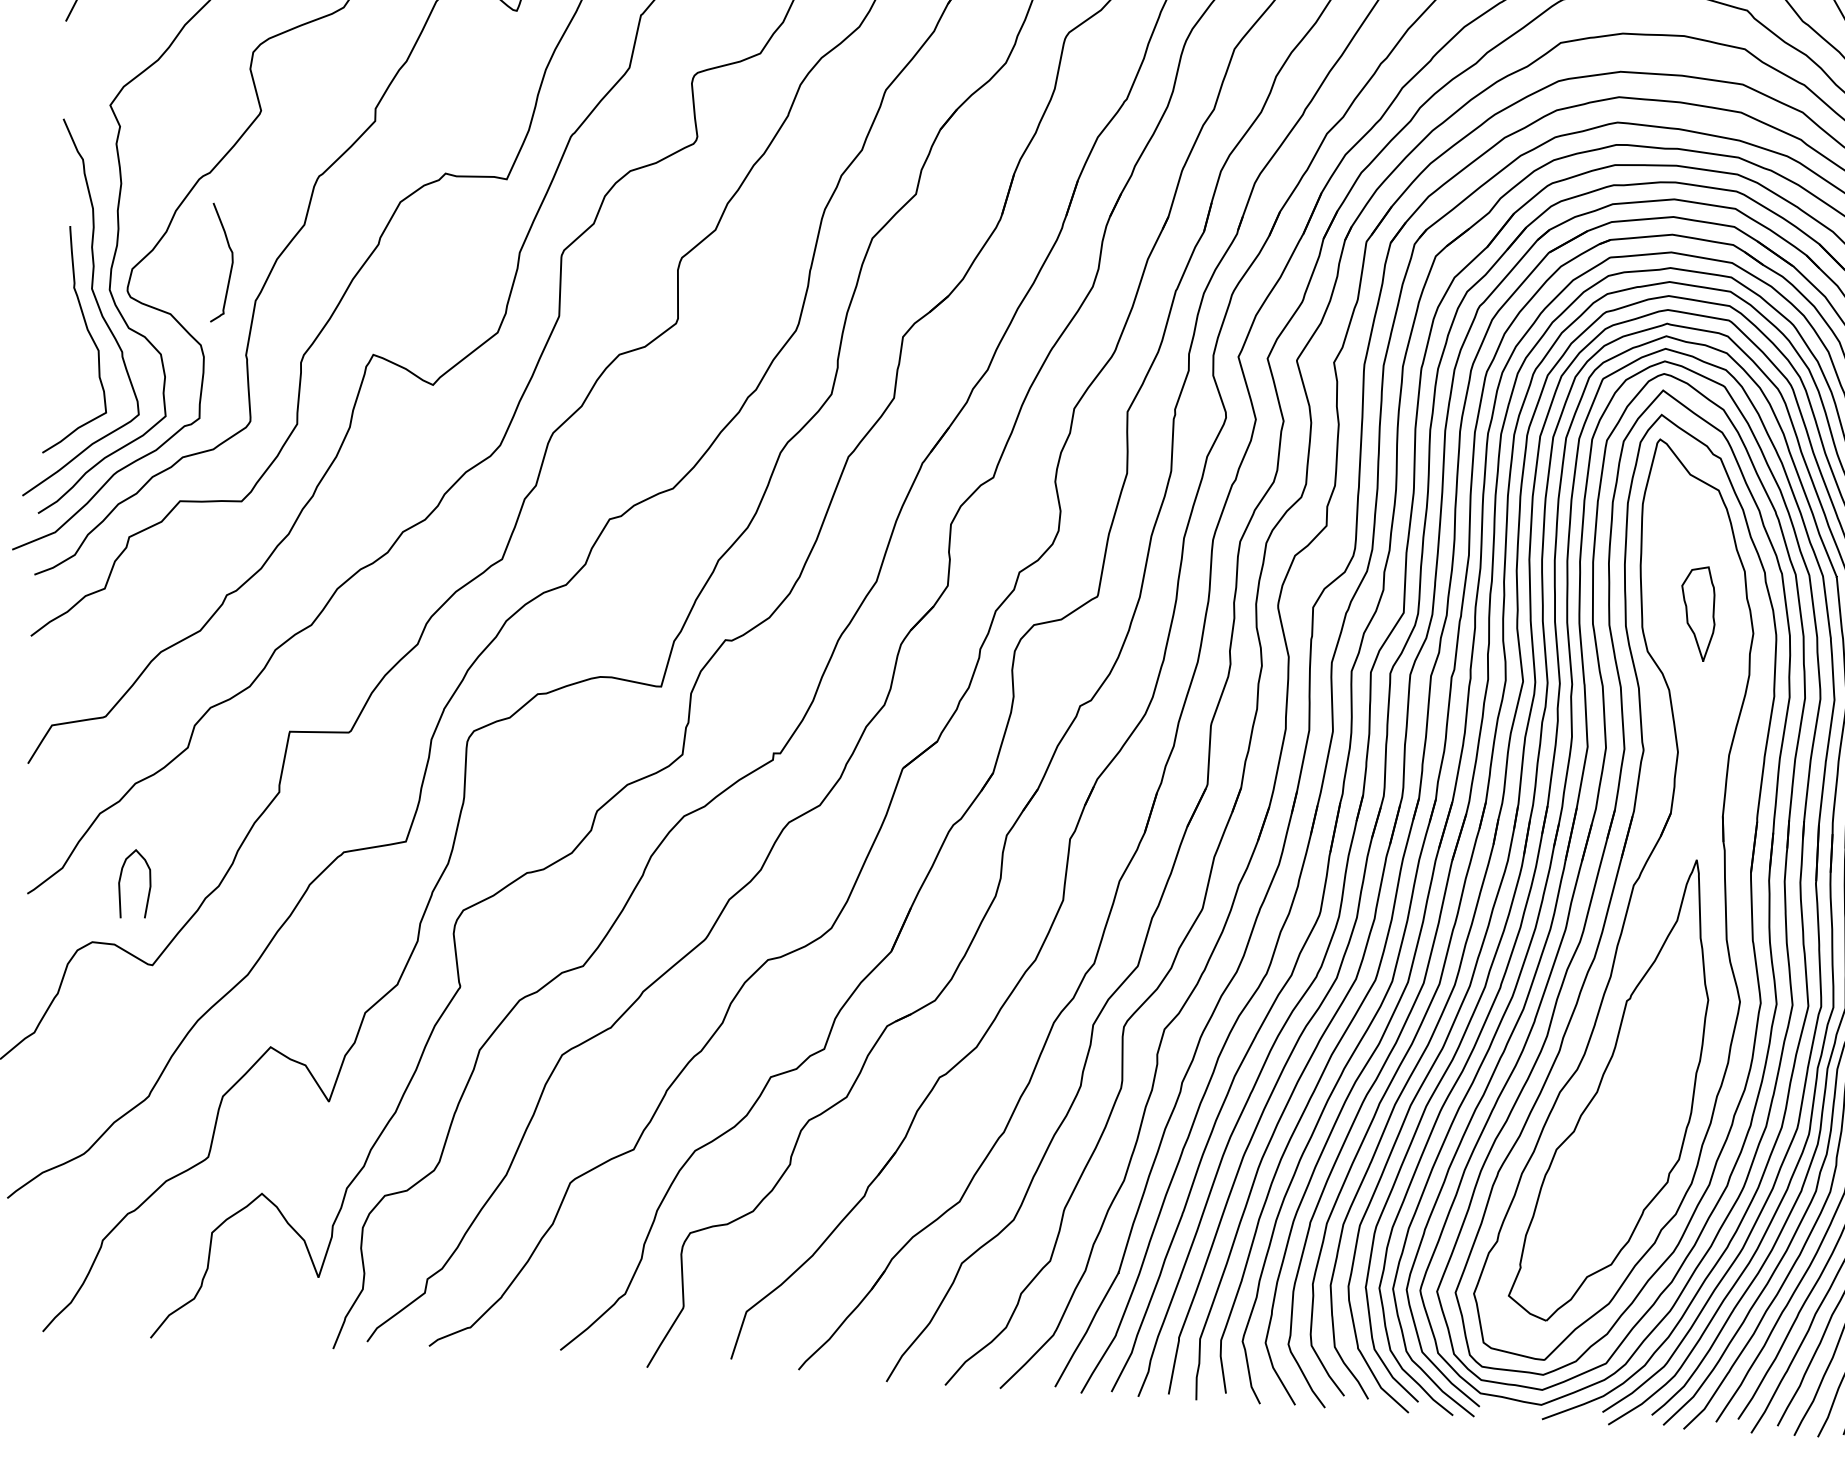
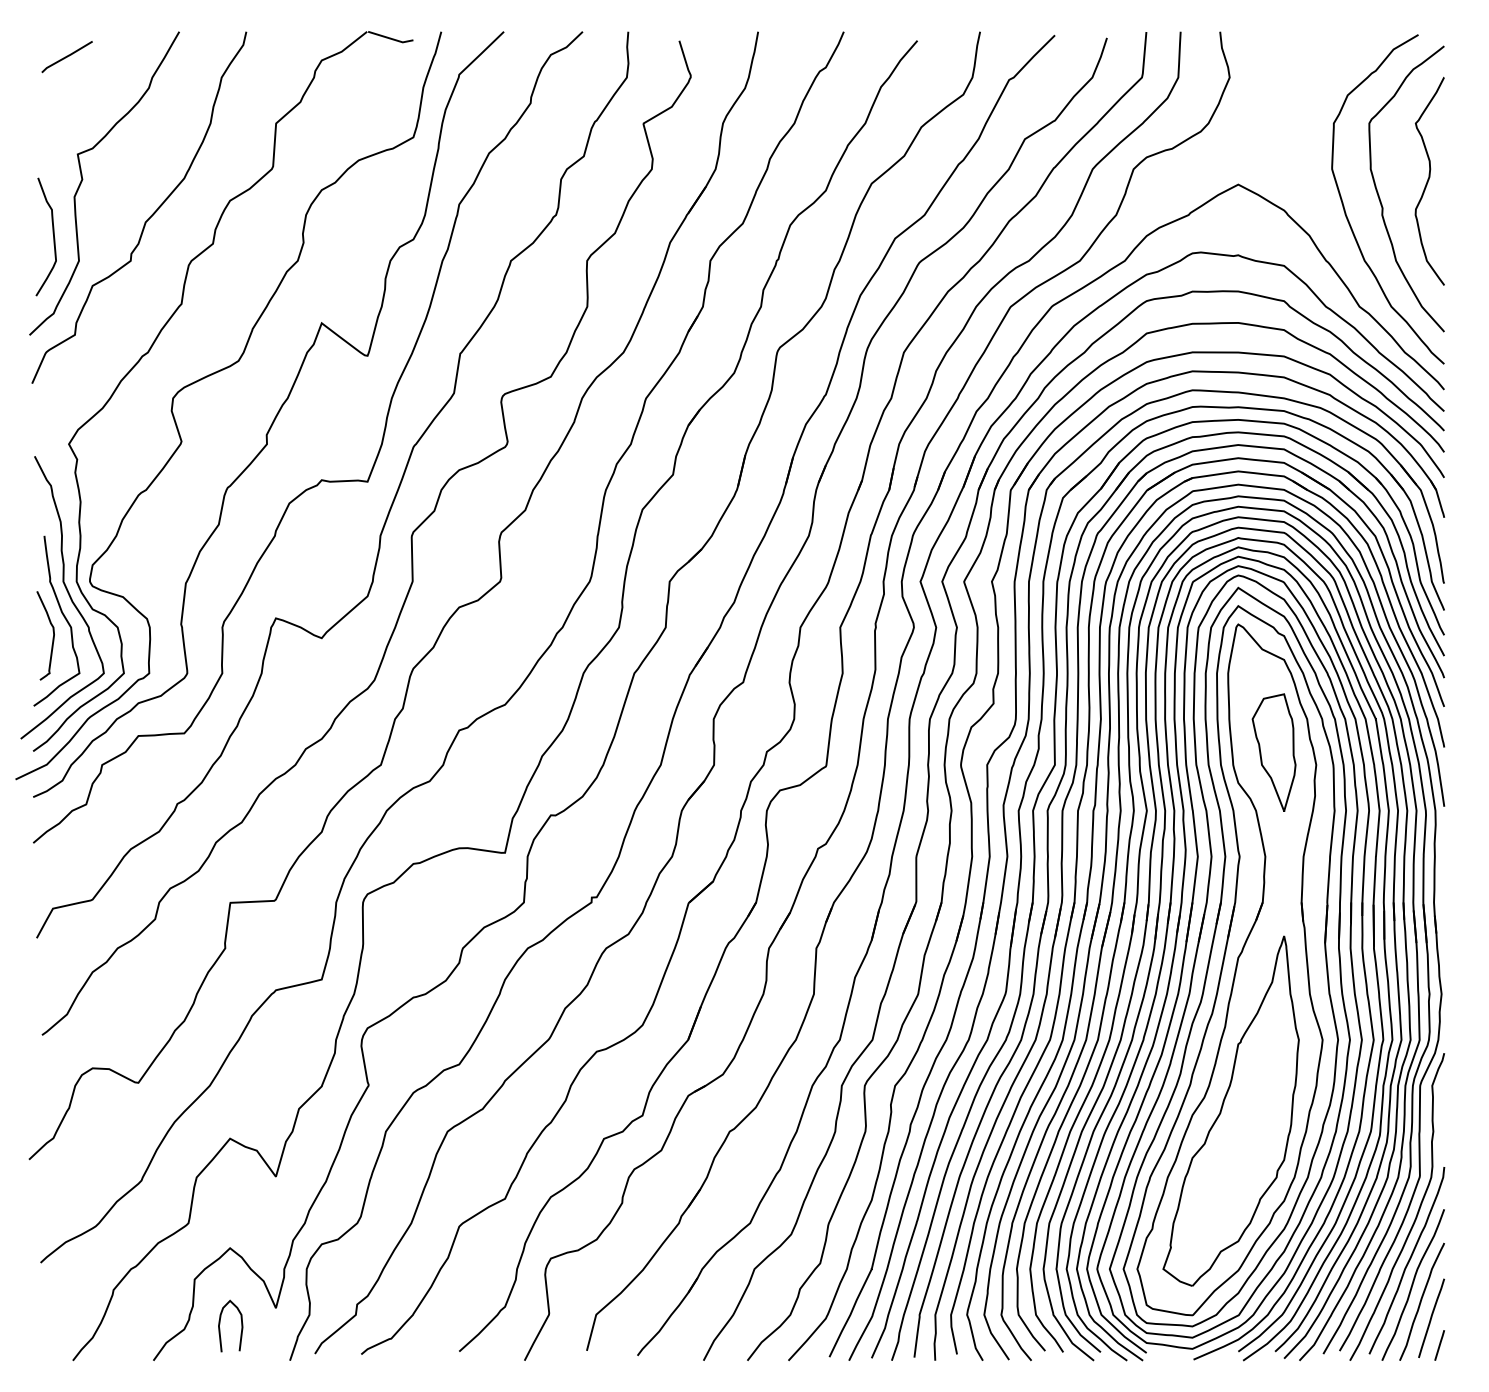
curve: (230, 265) -> (52, 637), moved
part: (1697, 613) -> (1273, 752), size x1.67
curve: (121, 881) -> (220, 1324), moved

